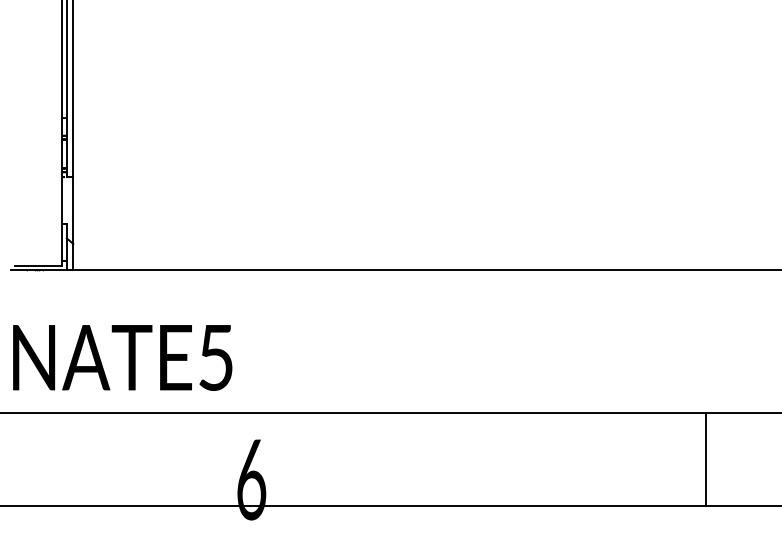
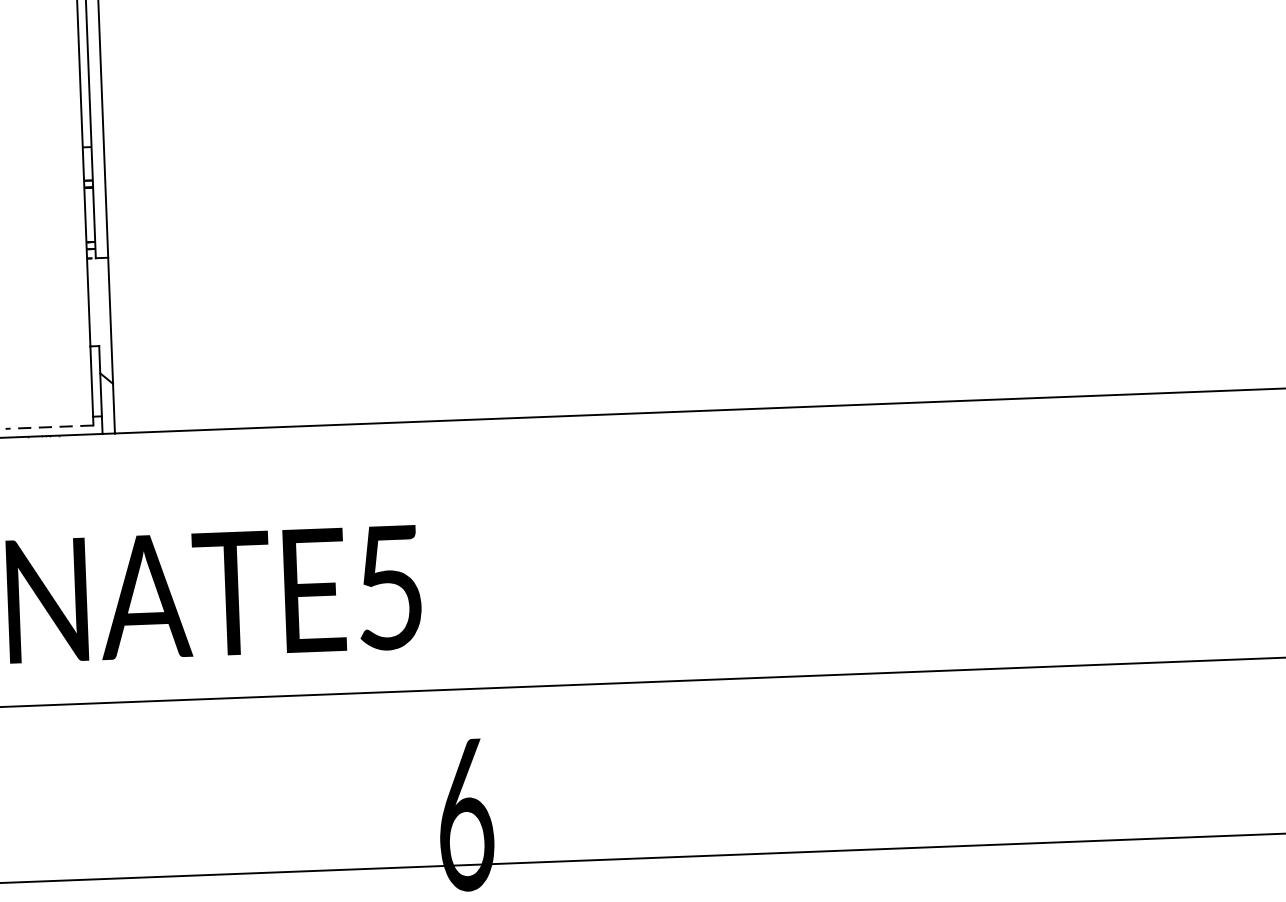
line: (38, 265) -> (48, 426), solid -> dashed

